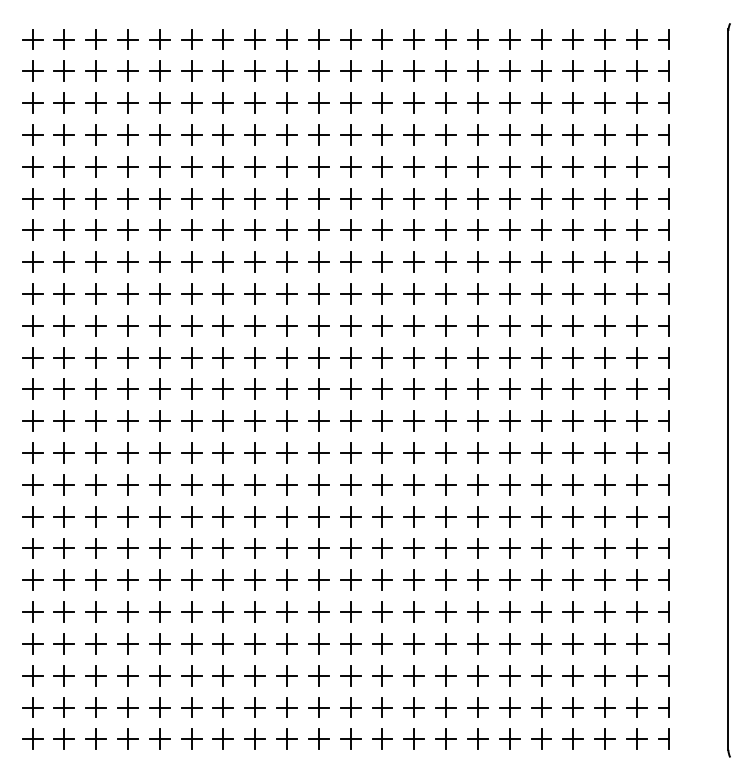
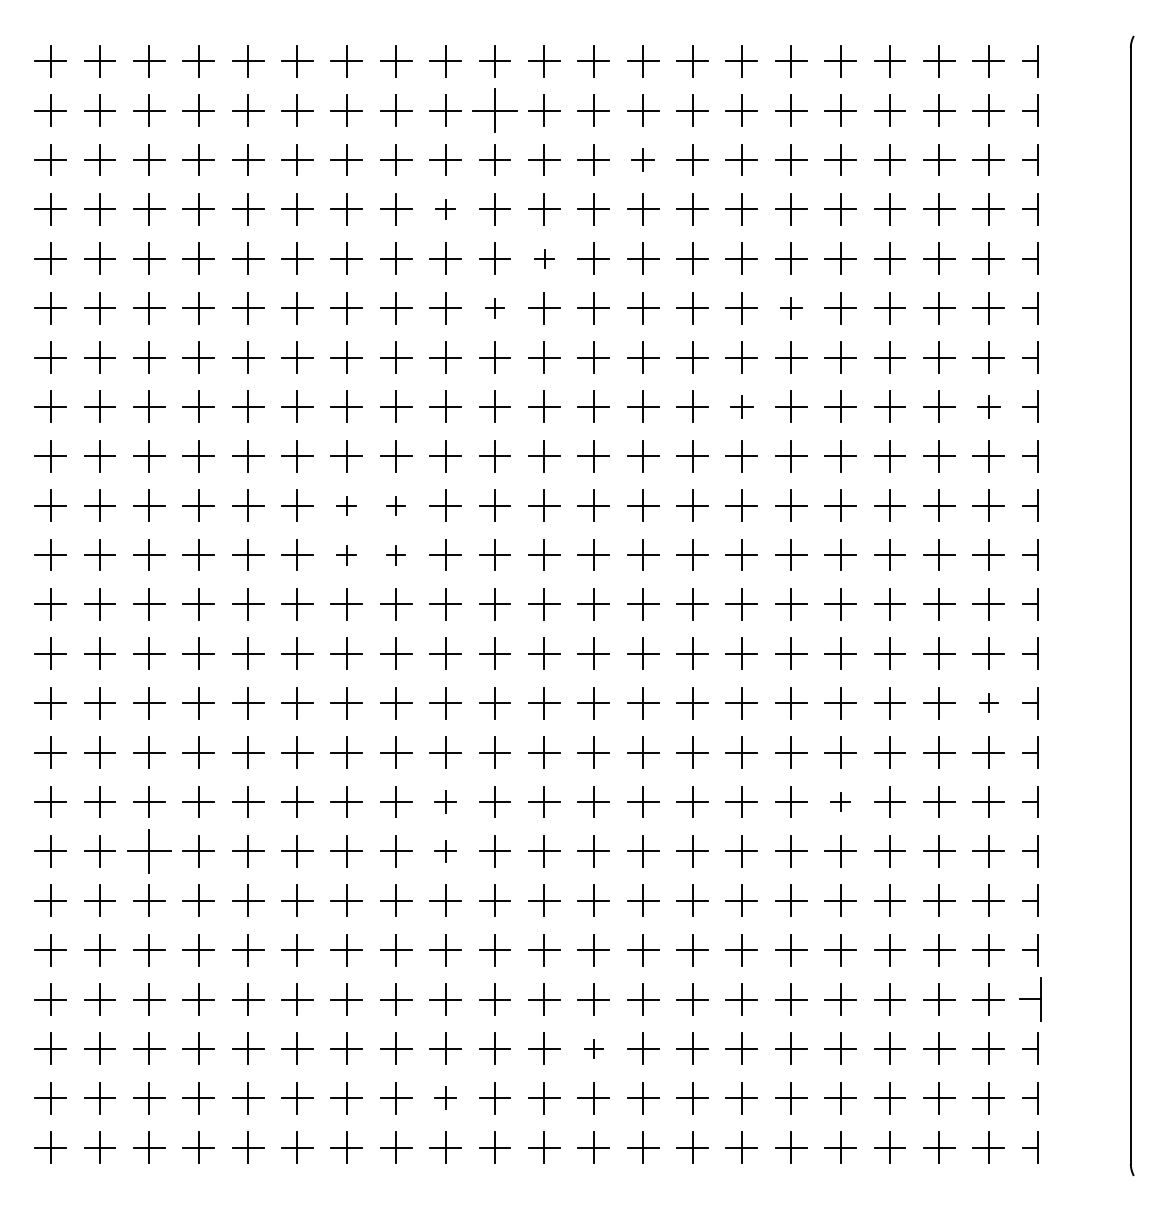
part: (318, 70) -> (494, 109), size x1.4
part: (413, 102) -> (641, 158), size x0.7
part: (286, 134) -> (444, 208), size x0.6
part: (350, 166) -> (544, 258), size x0.6
part: (318, 198) -> (494, 308), size x0.6
part: (509, 198) -> (790, 308), size x0.7
part: (477, 261) -> (741, 405), size x0.7
part: (636, 261) -> (988, 405), size x0.7
part: (222, 325) -> (345, 505), size x0.6
part: (254, 325) -> (395, 505), size x0.6
part: (222, 357) -> (345, 554), size x0.6
part: (254, 357) -> (395, 554), size x0.6
part: (636, 452) -> (988, 702), size x0.6
part: (286, 516) -> (444, 801), size x0.7
part: (541, 516) -> (840, 801), size x0.6
part: (95, 548) -> (148, 851), size x1.4
part: (286, 548) -> (444, 851), size x0.7
part: (663, 643) -> (1030, 998), size x1.4
part: (382, 675) -> (593, 1048), size x0.6
part: (286, 707) -> (444, 1098), size x0.7

